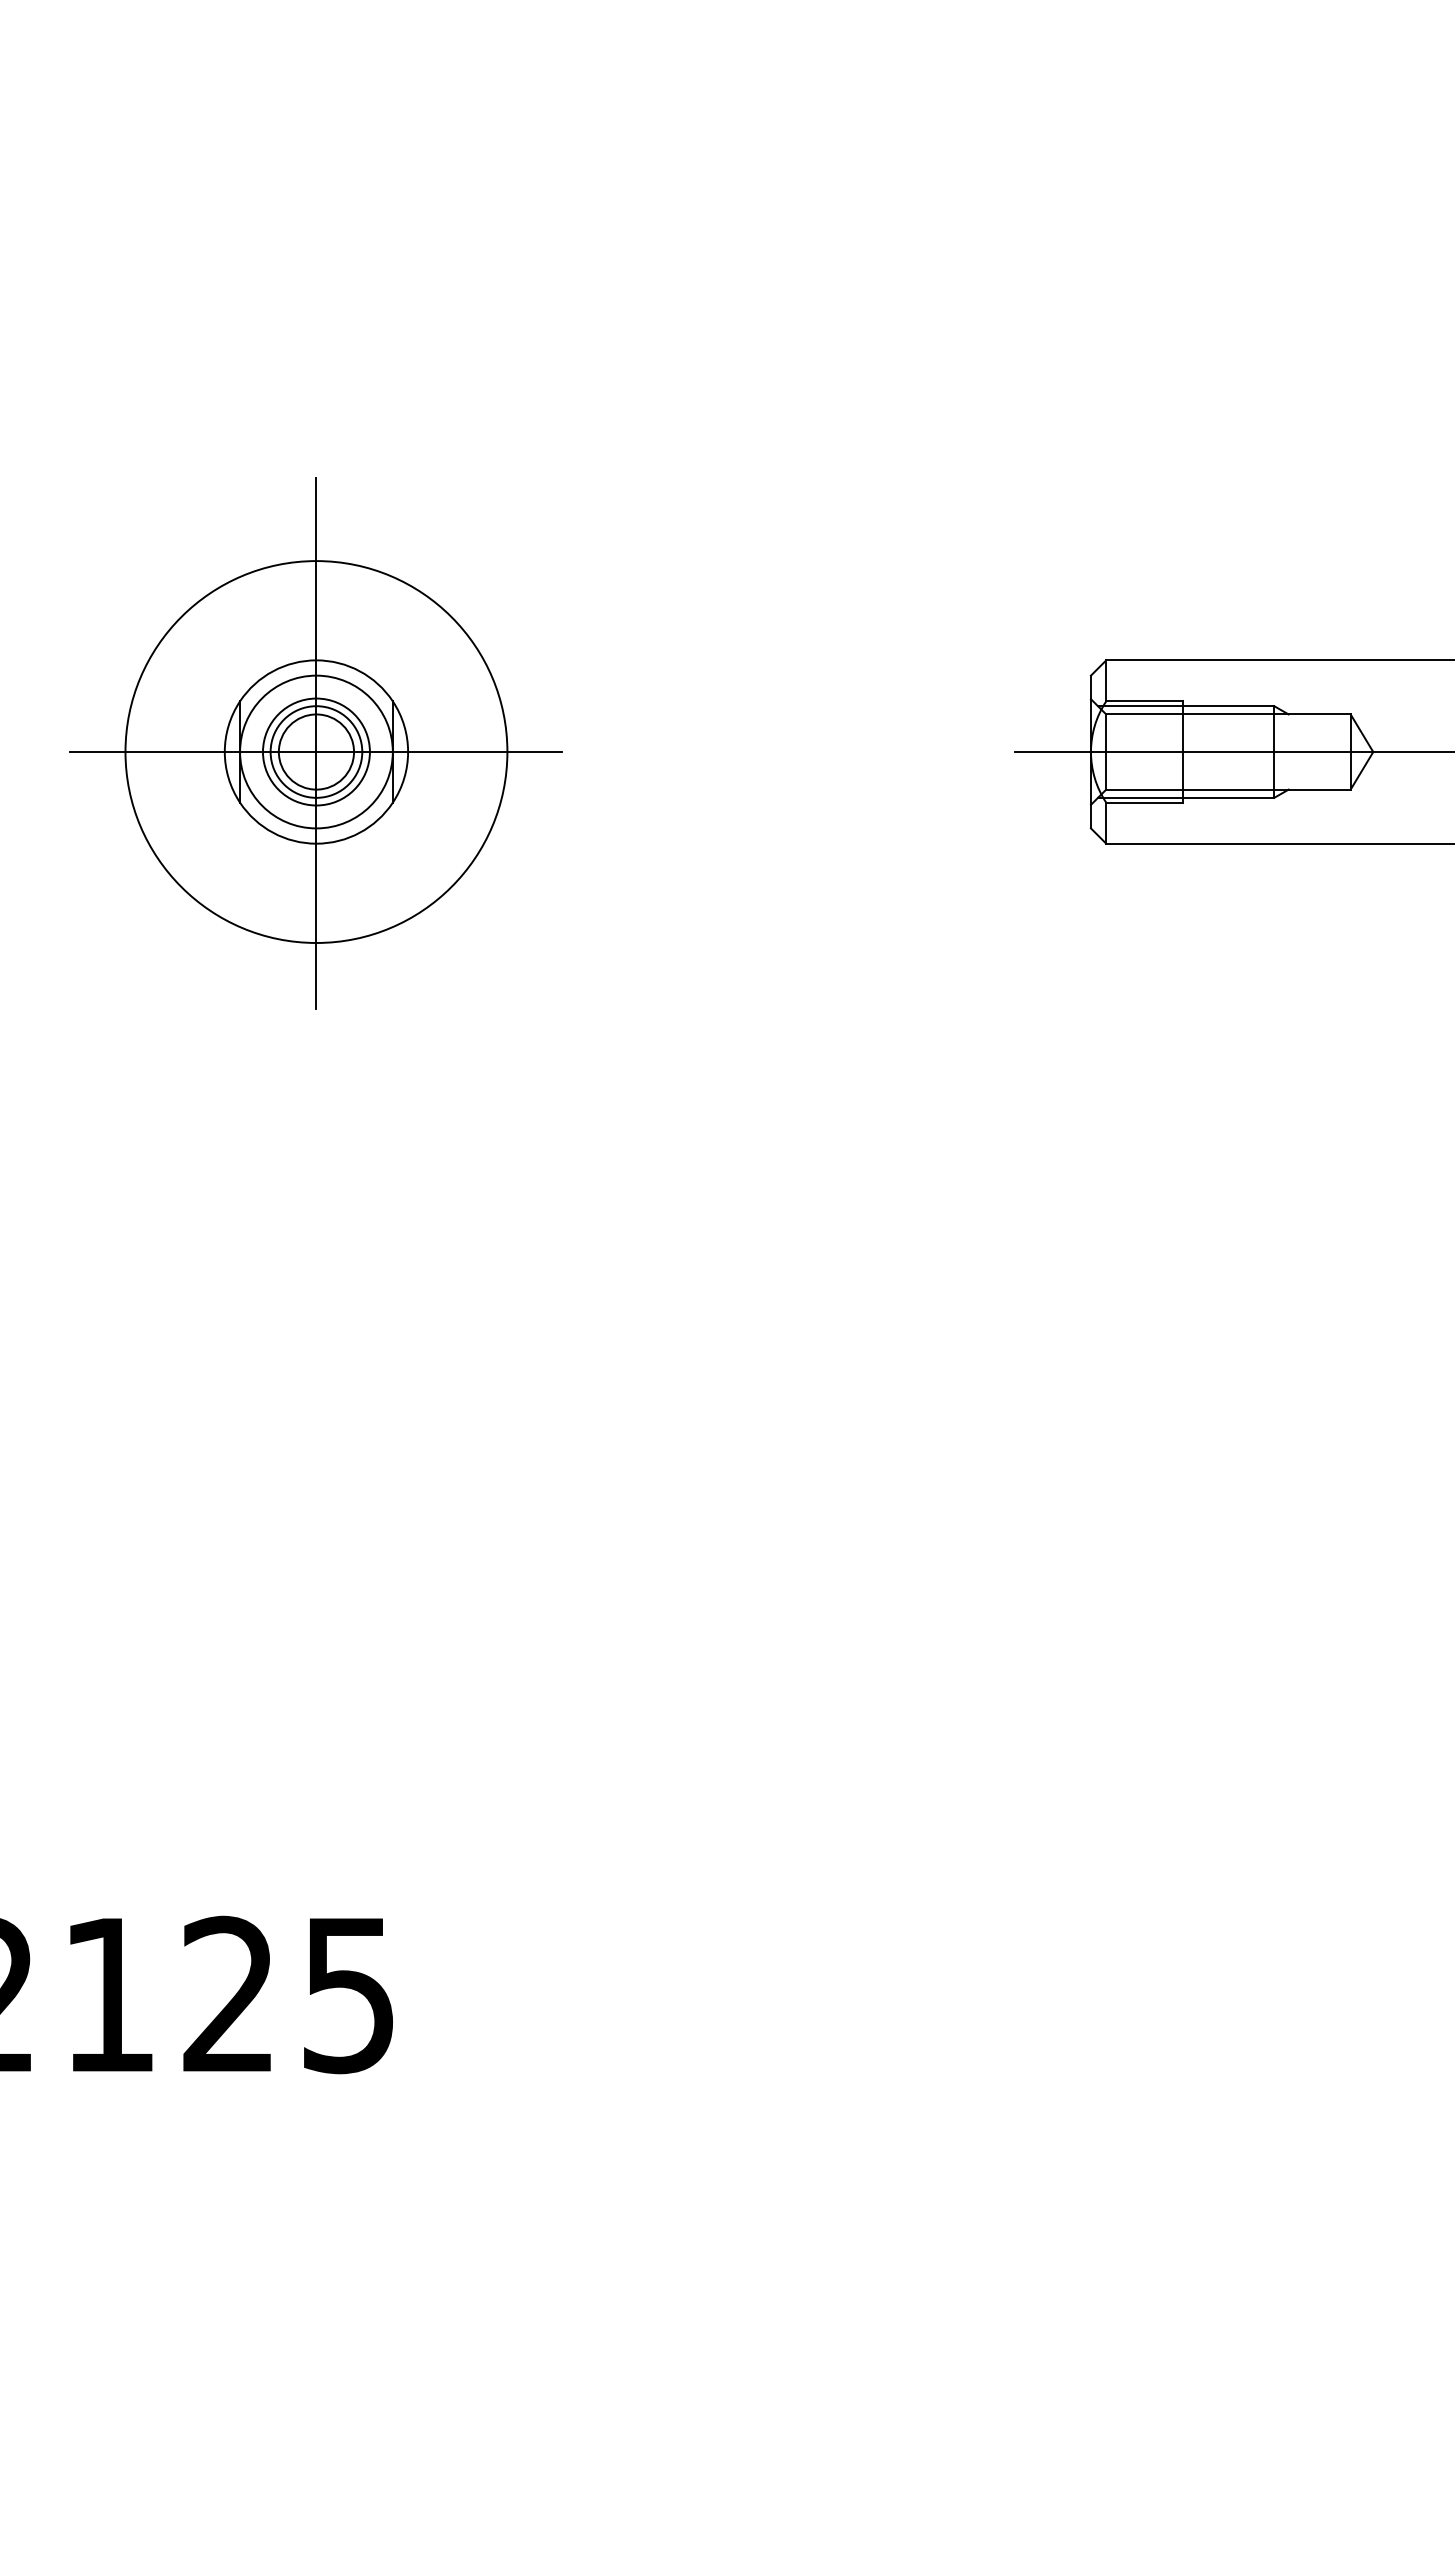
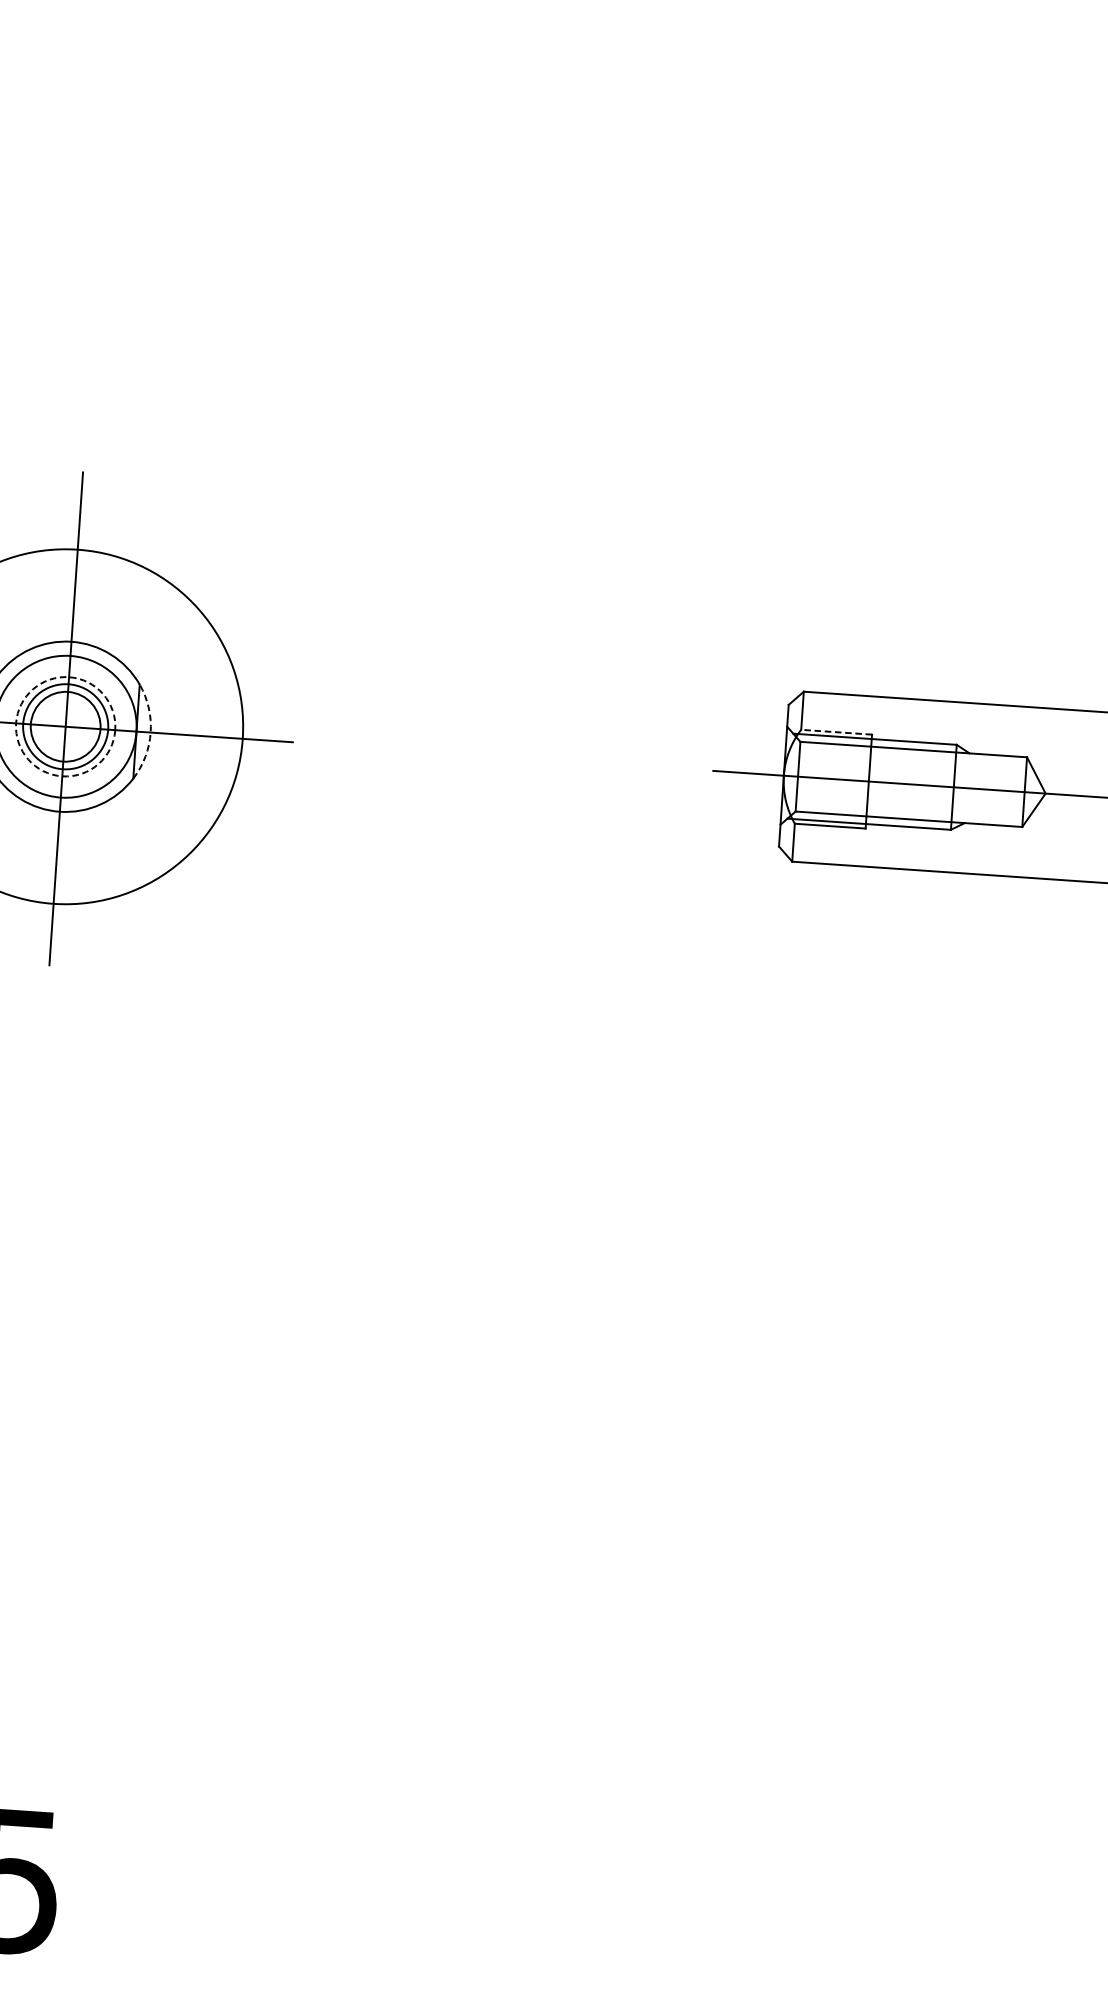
line: (1143, 701) -> (835, 732), solid -> dashed
circle: (315, 751) -> (64, 726), solid -> dashed
arc: (408, 752) -> (151, 733), solid -> dashed

